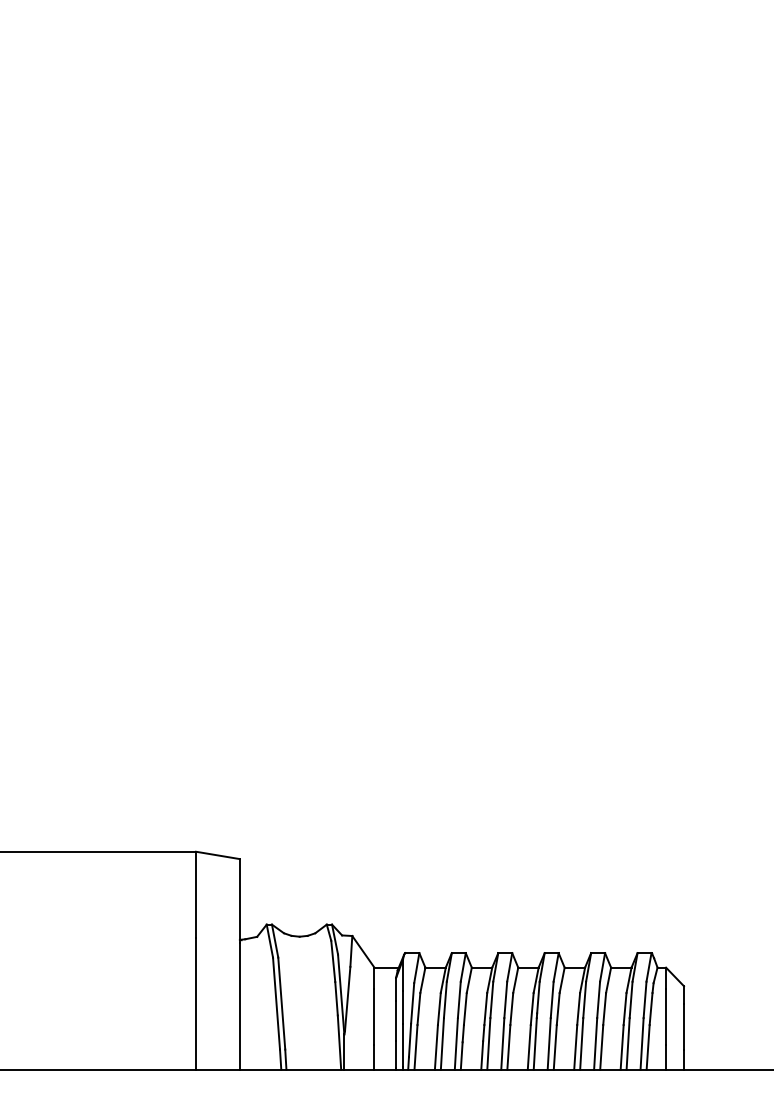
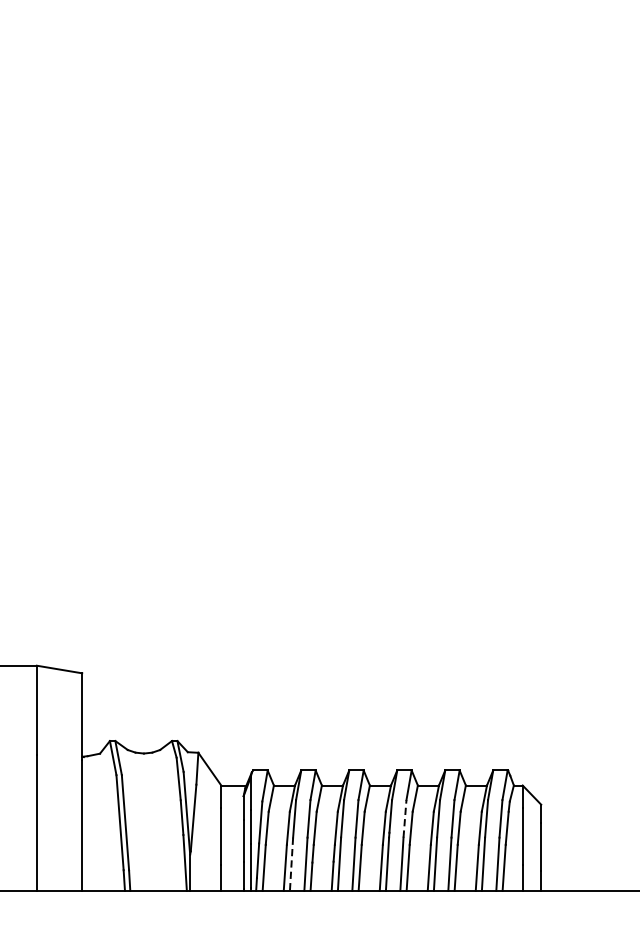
line: (552, 999) -> (405, 818), solid -> dashed
line: (442, 1043) -> (291, 863), solid -> dashed

